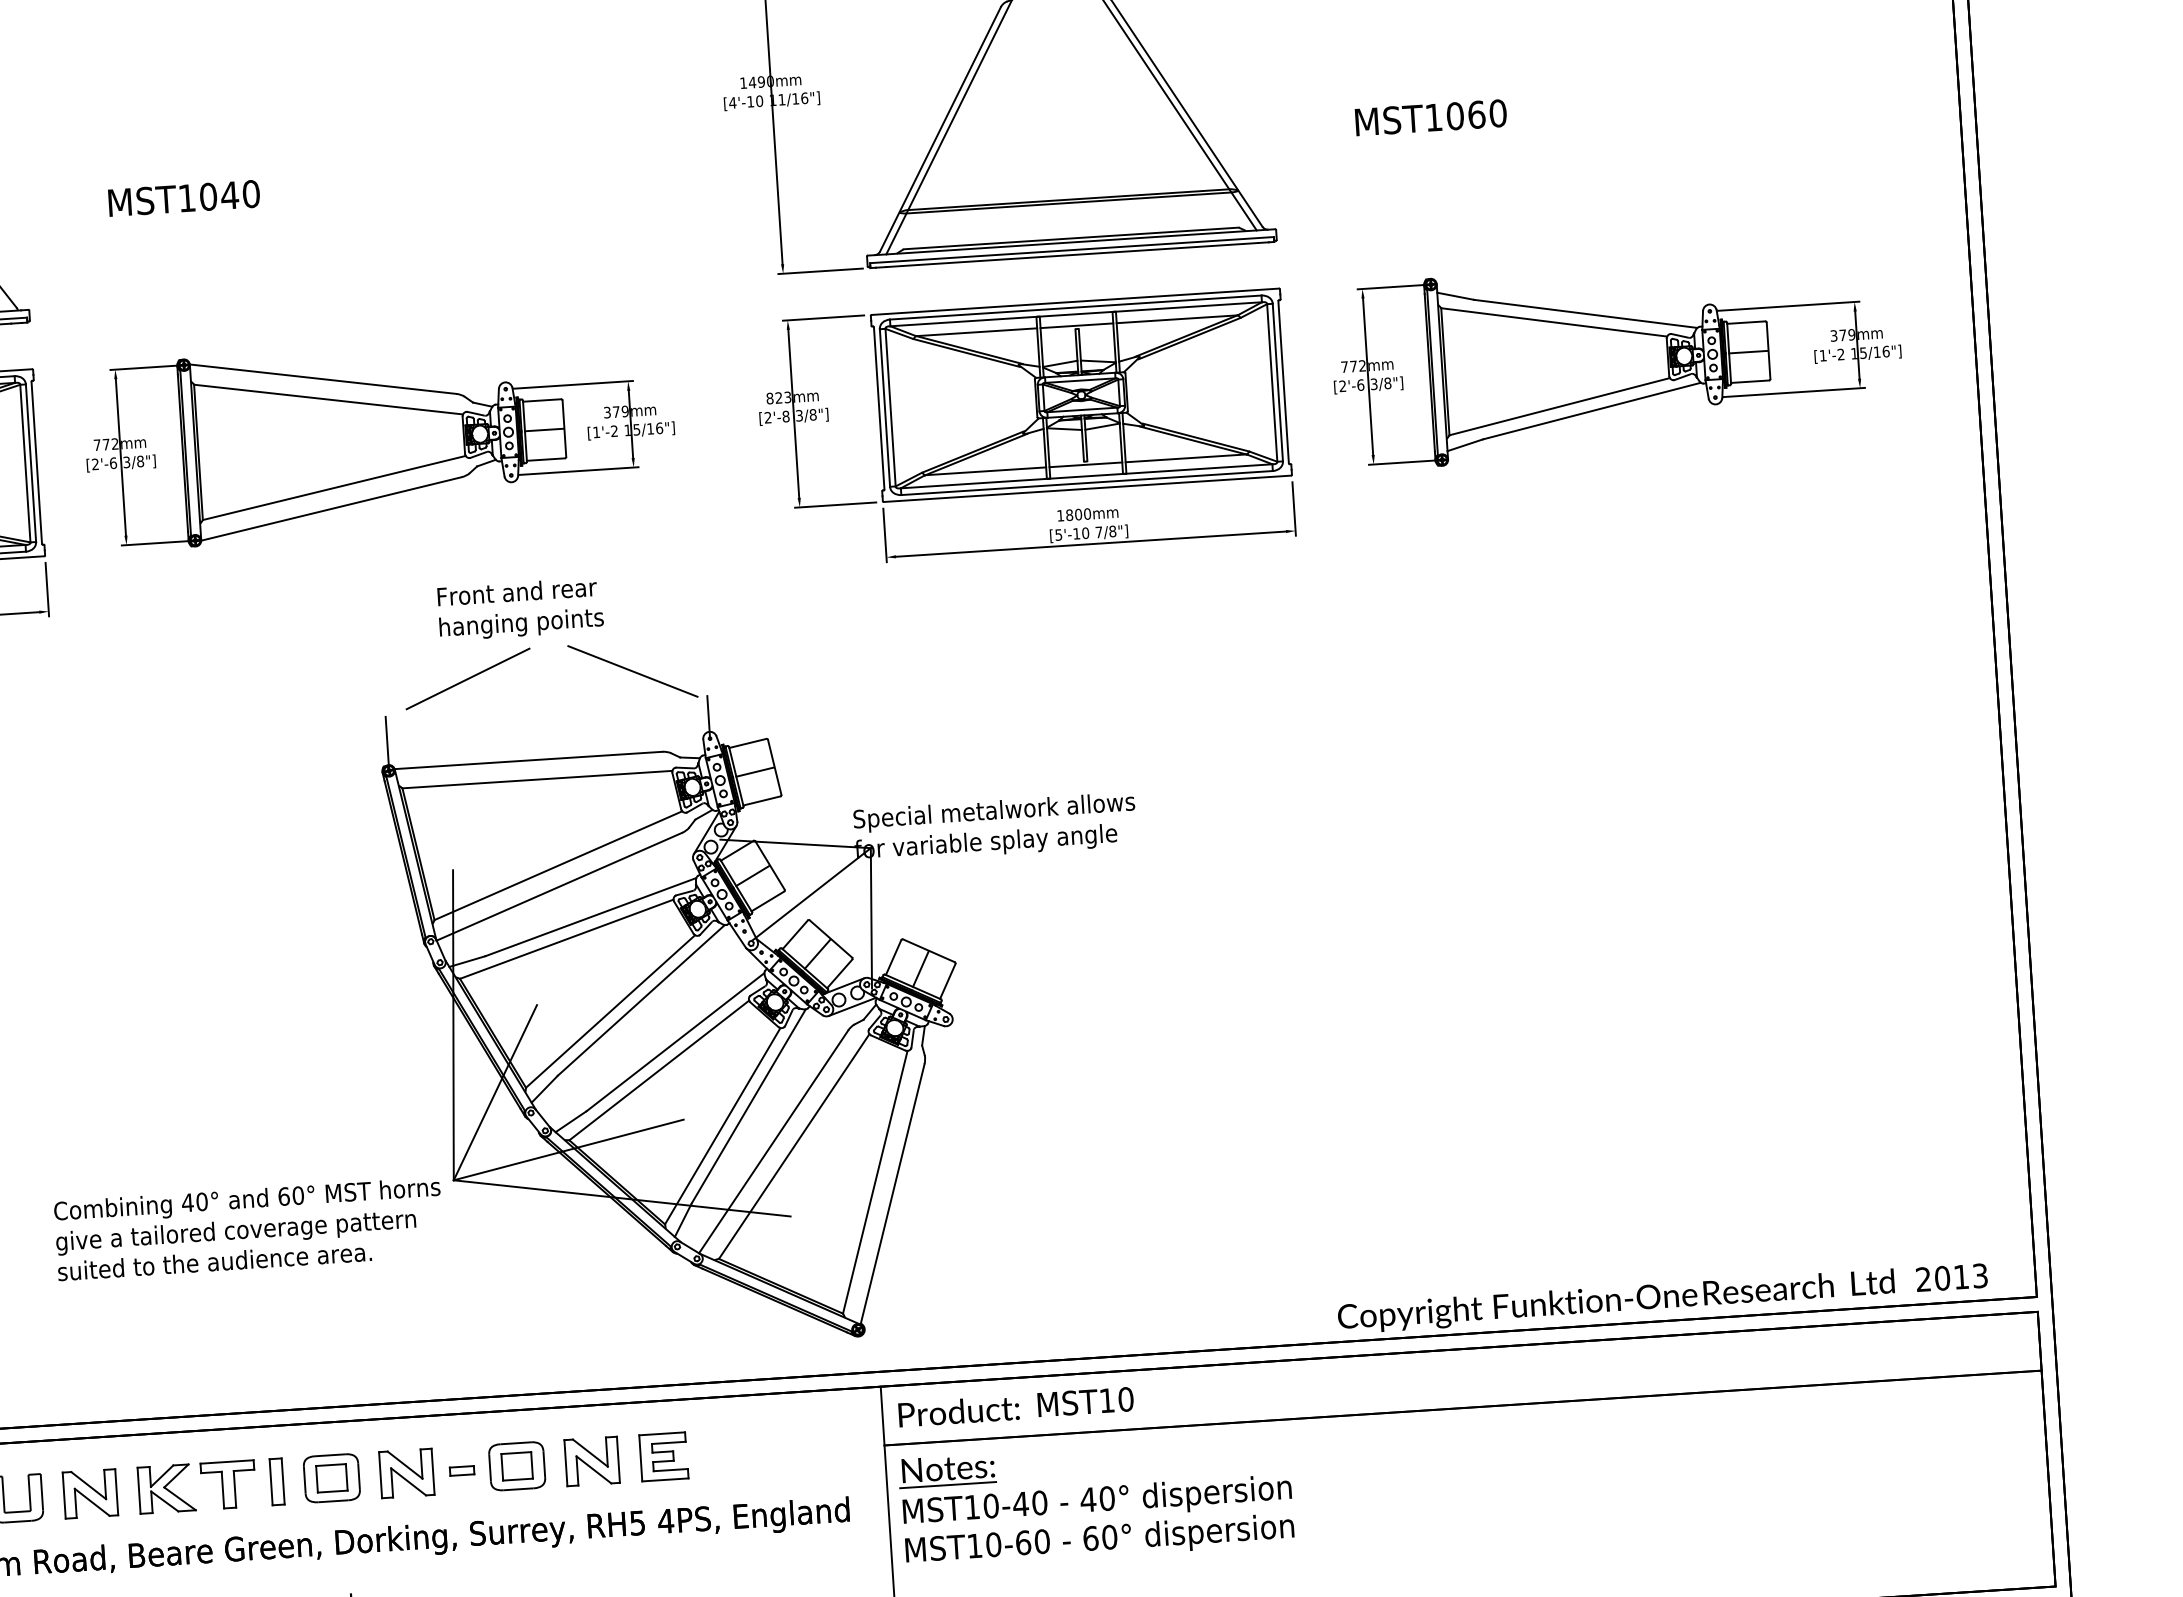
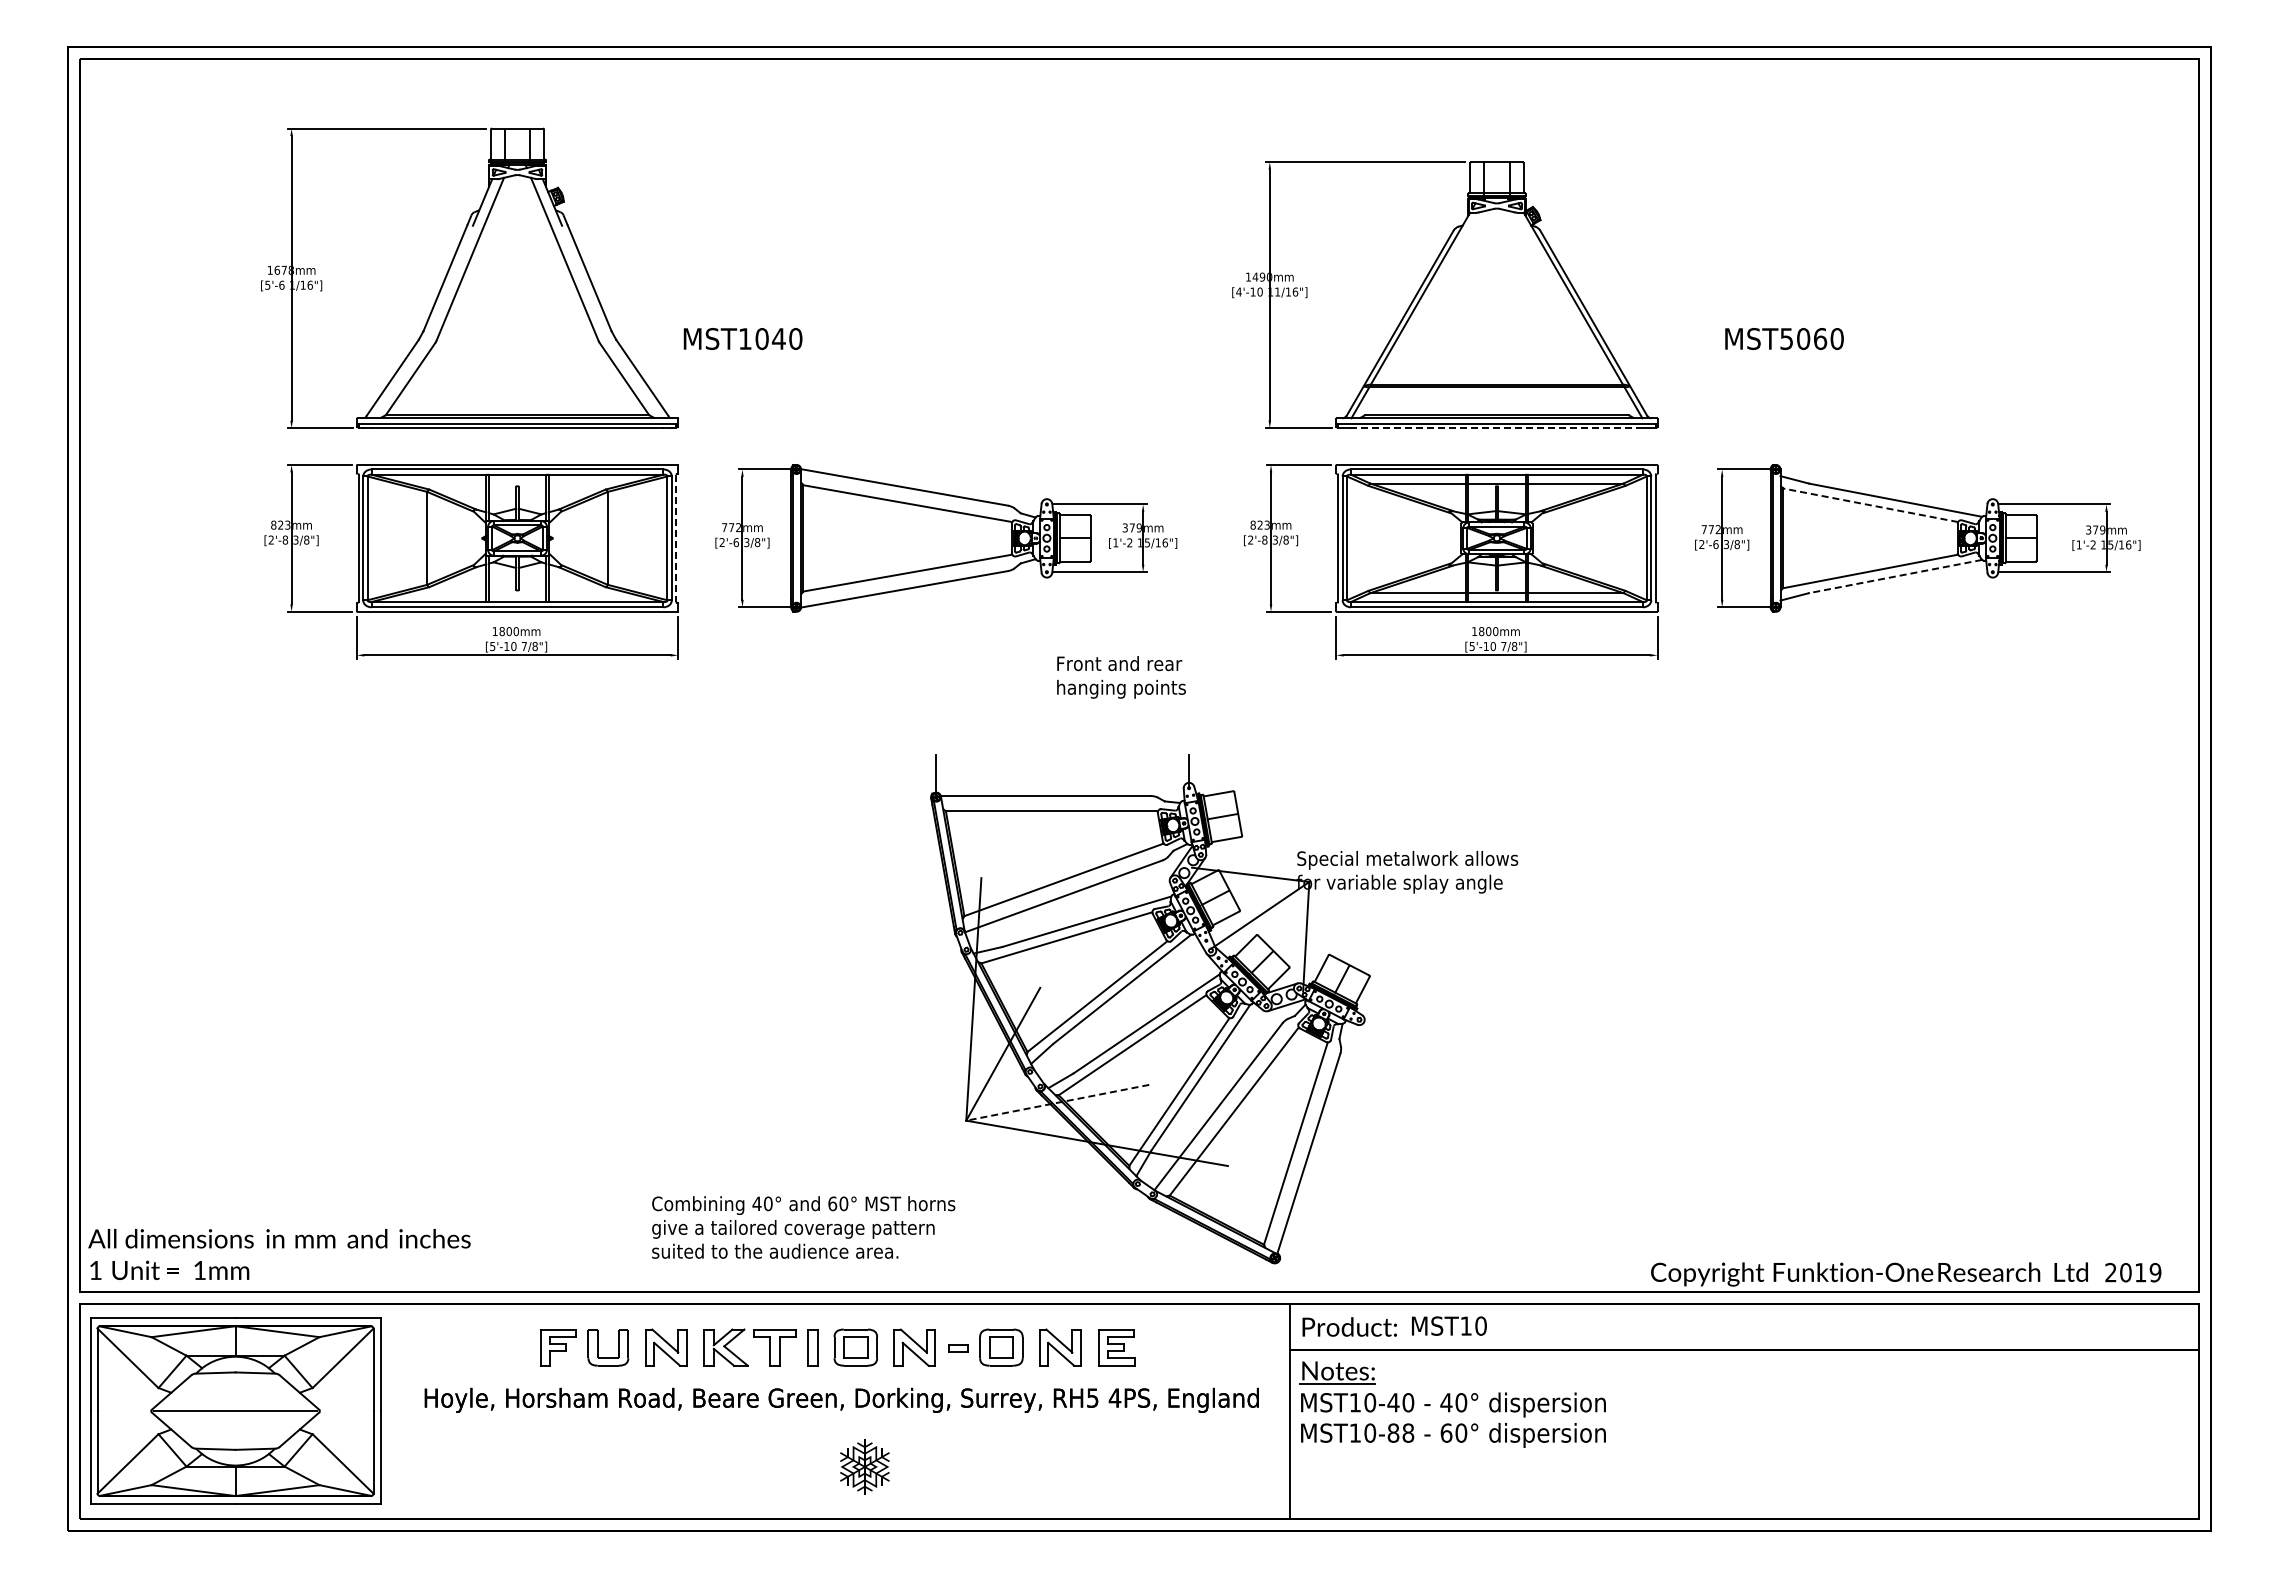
text: (1433, 118) -> (1786, 339), MST1060 -> MST5060
text: (183, 197) -> (742, 338), moved
line: (1071, 255) -> (1496, 428), solid -> dashed
line: (1554, 322) -> (1870, 505), solid -> dashed
line: (1593, 410) -> (1896, 576), solid -> dashed
line: (36, 462) -> (676, 538), solid -> dashed
text: (520, 609) -> (1121, 677), moved
line: (632, 671) -> (1131, 731), removed
line: (467, 678) -> (1002, 728), removed
line: (568, 1149) -> (1057, 1102), solid -> dashed
text: (248, 1229) -> (803, 1227), moved
text: (1980, 1275) -> (2155, 1272), 2013 -> 2019
text: (1032, 1541) -> (1400, 1432), MST10-60 -> MST10-88

